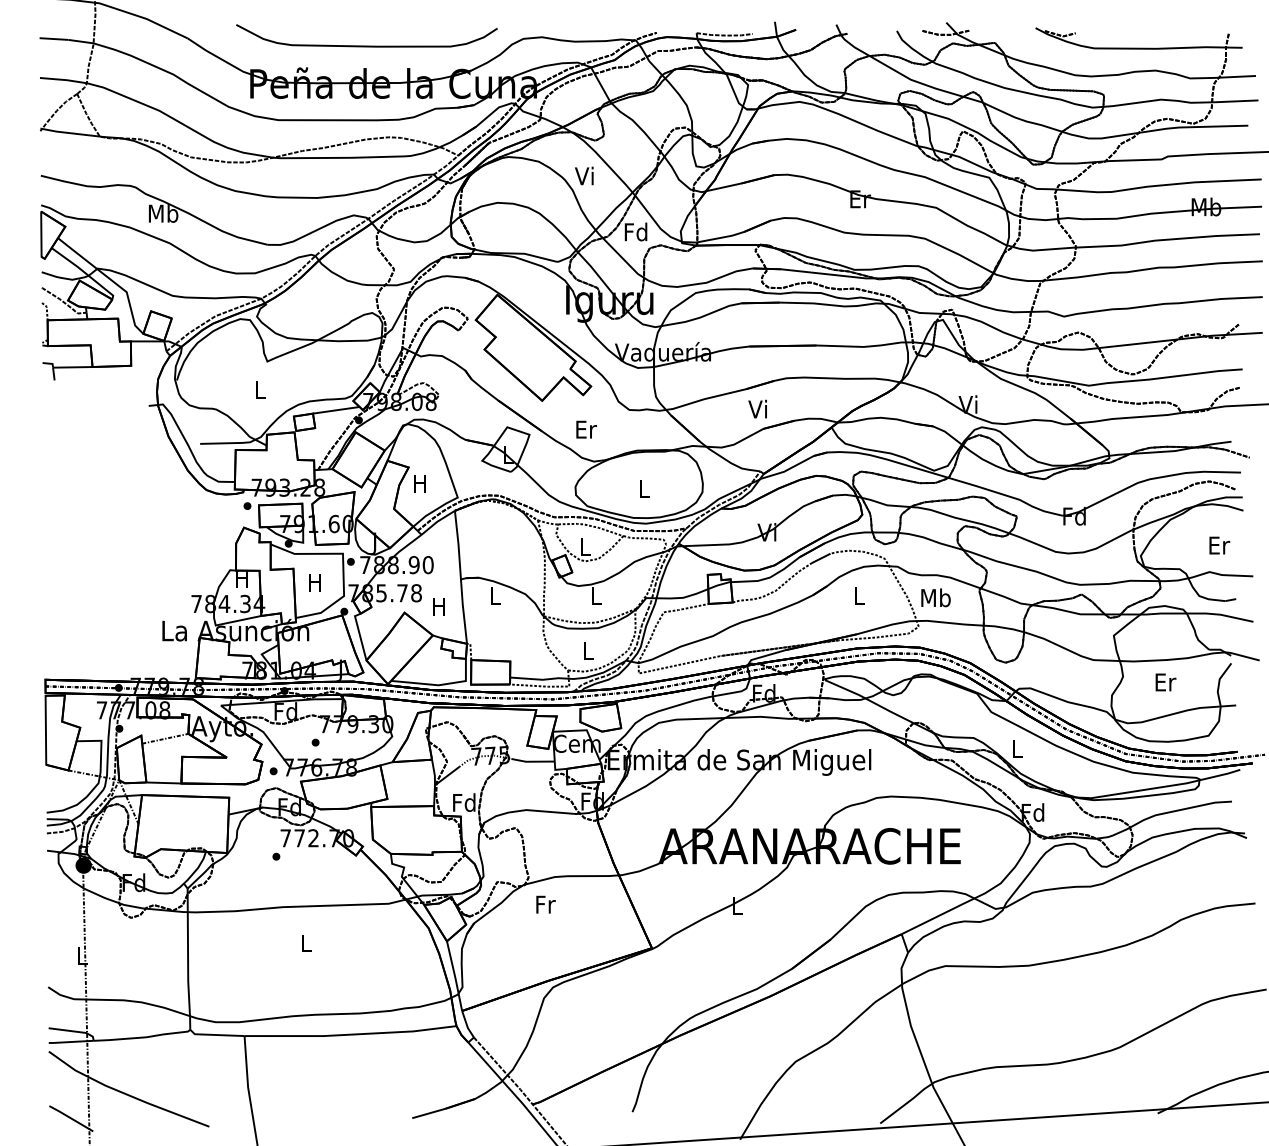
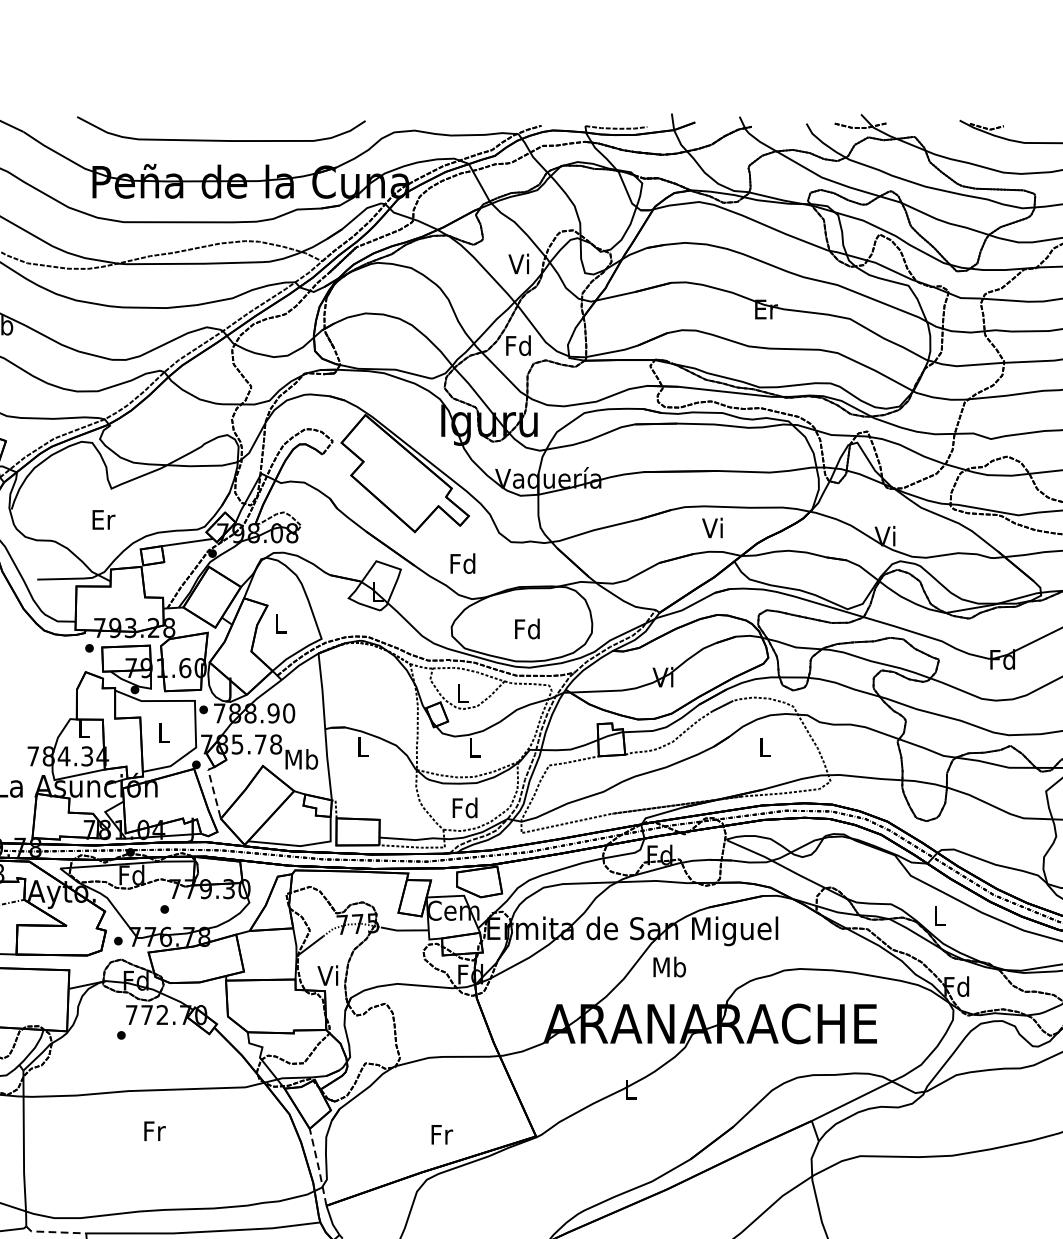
text: (584, 175) -> (519, 263), moved
text: (260, 389) -> (103, 519), L -> Er
text: (757, 408) -> (712, 527), moved
text: (585, 429) -> (462, 563), Er -> Fd
text: (419, 483) -> (279, 623), H -> L
text: (643, 488) -> (526, 628), L -> Fd
text: (241, 579) -> (82, 729), H -> L
text: (314, 582) -> (163, 732), H -> L
text: (935, 597) -> (669, 966), moved
text: (439, 606) -> (301, 759), H -> Mb
line: (359, 634) -> (213, 790), solid -> dashed
text: (587, 650) -> (464, 807), L -> Fd
text: (464, 802) -> (329, 975), Fd -> Vi
text: (545, 904) -> (441, 1134), moved
text: (306, 943) -> (154, 1131), L -> Fr
line: (455, 976) -> (319, 1167), solid -> dashed
line: (215, 1034) -> (54, 1231), solid -> dashed

